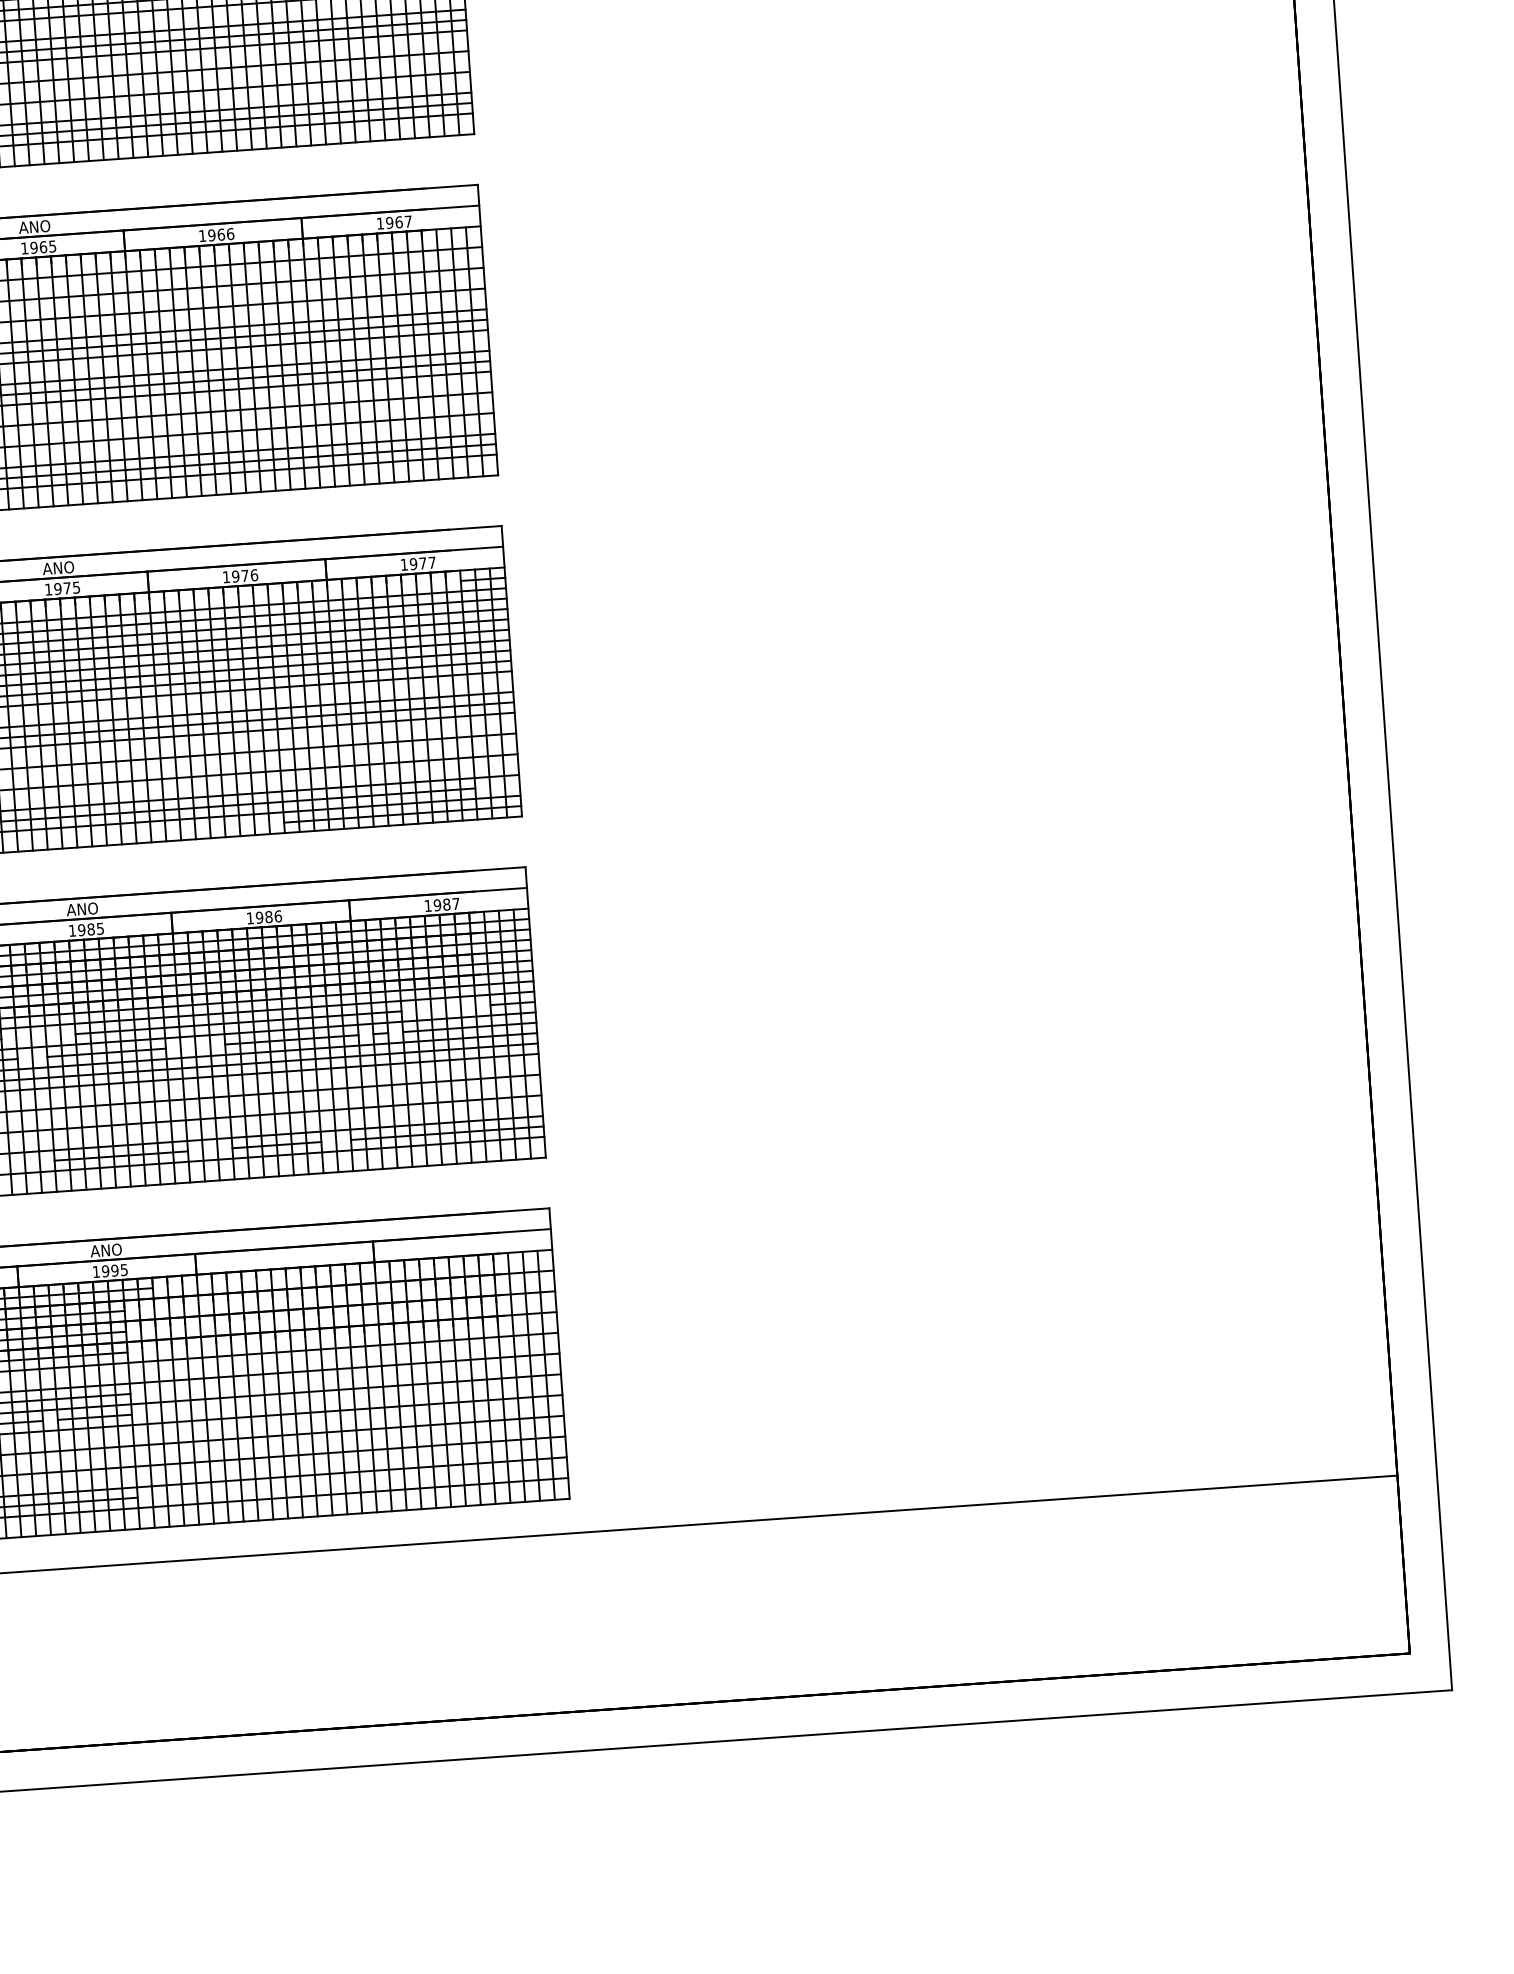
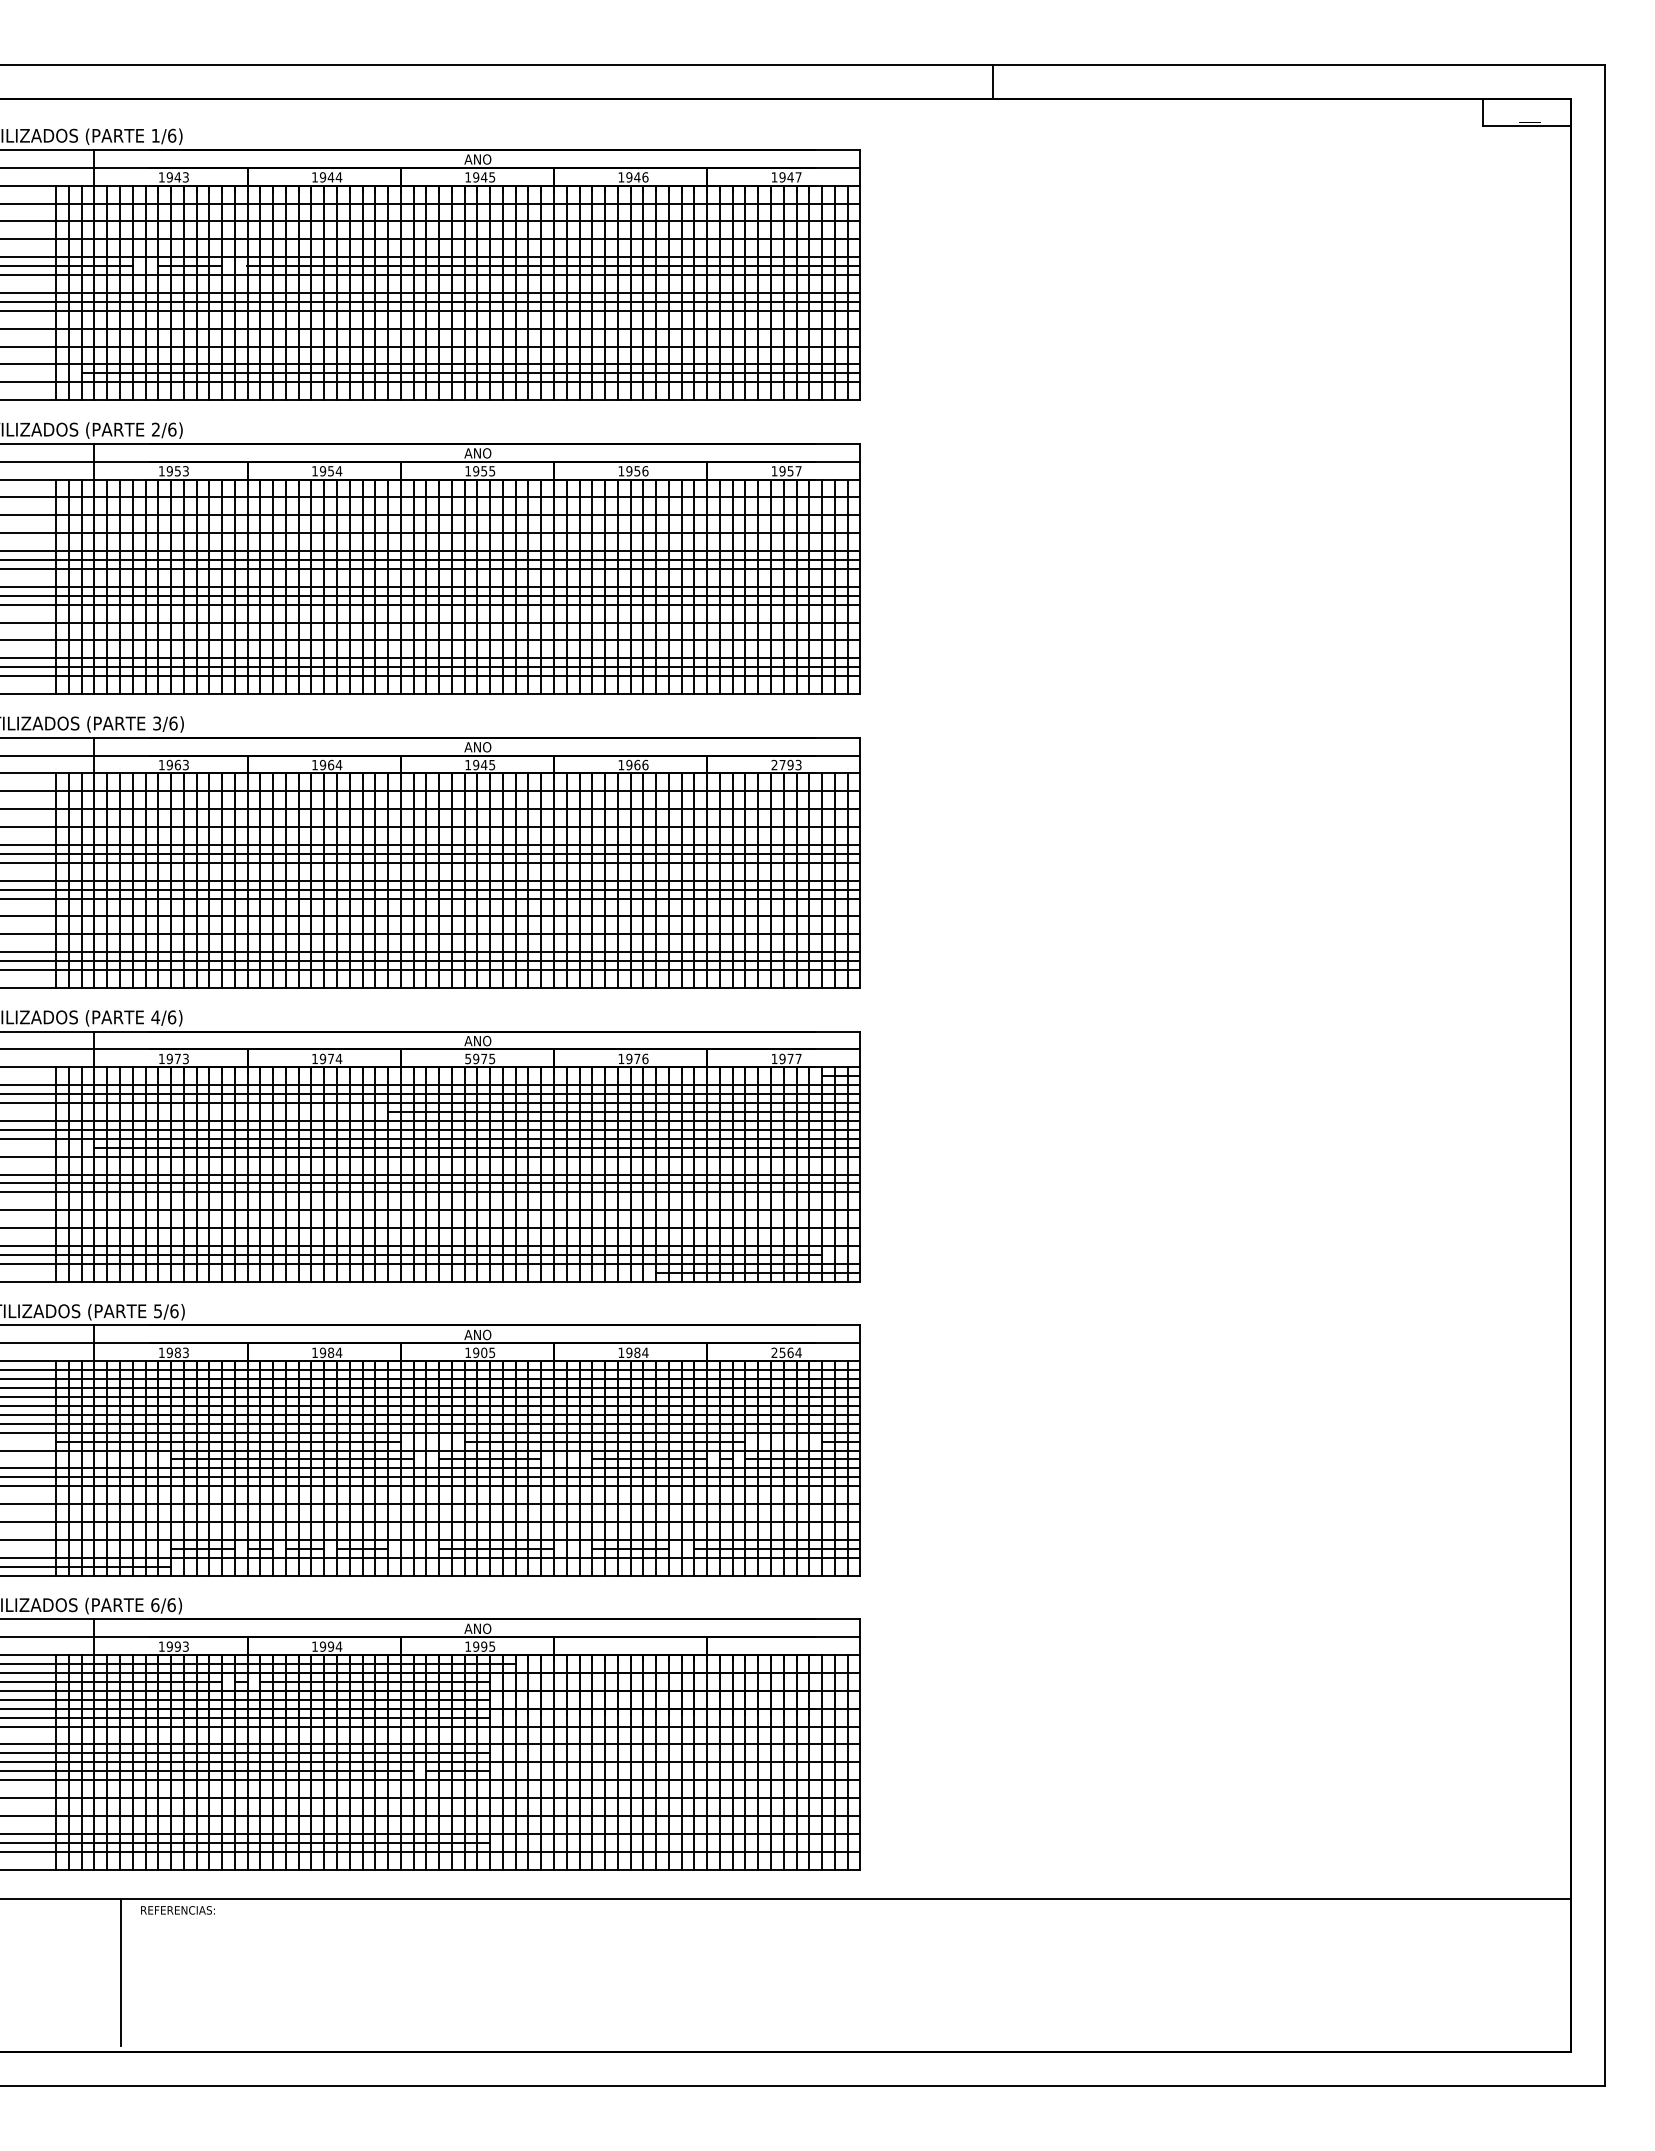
text: (394, 221) -> (786, 764), 1967 -> 2793
text: (42, 246) -> (483, 764), 1965 -> 1945
text: (48, 589) -> (468, 1058), 1975 -> 5975
text: (442, 904) -> (786, 1352), 1987 -> 2564
text: (278, 916) -> (645, 1352), 1986 -> 1984
text: (91, 929) -> (484, 1352), 1985 -> 1905

